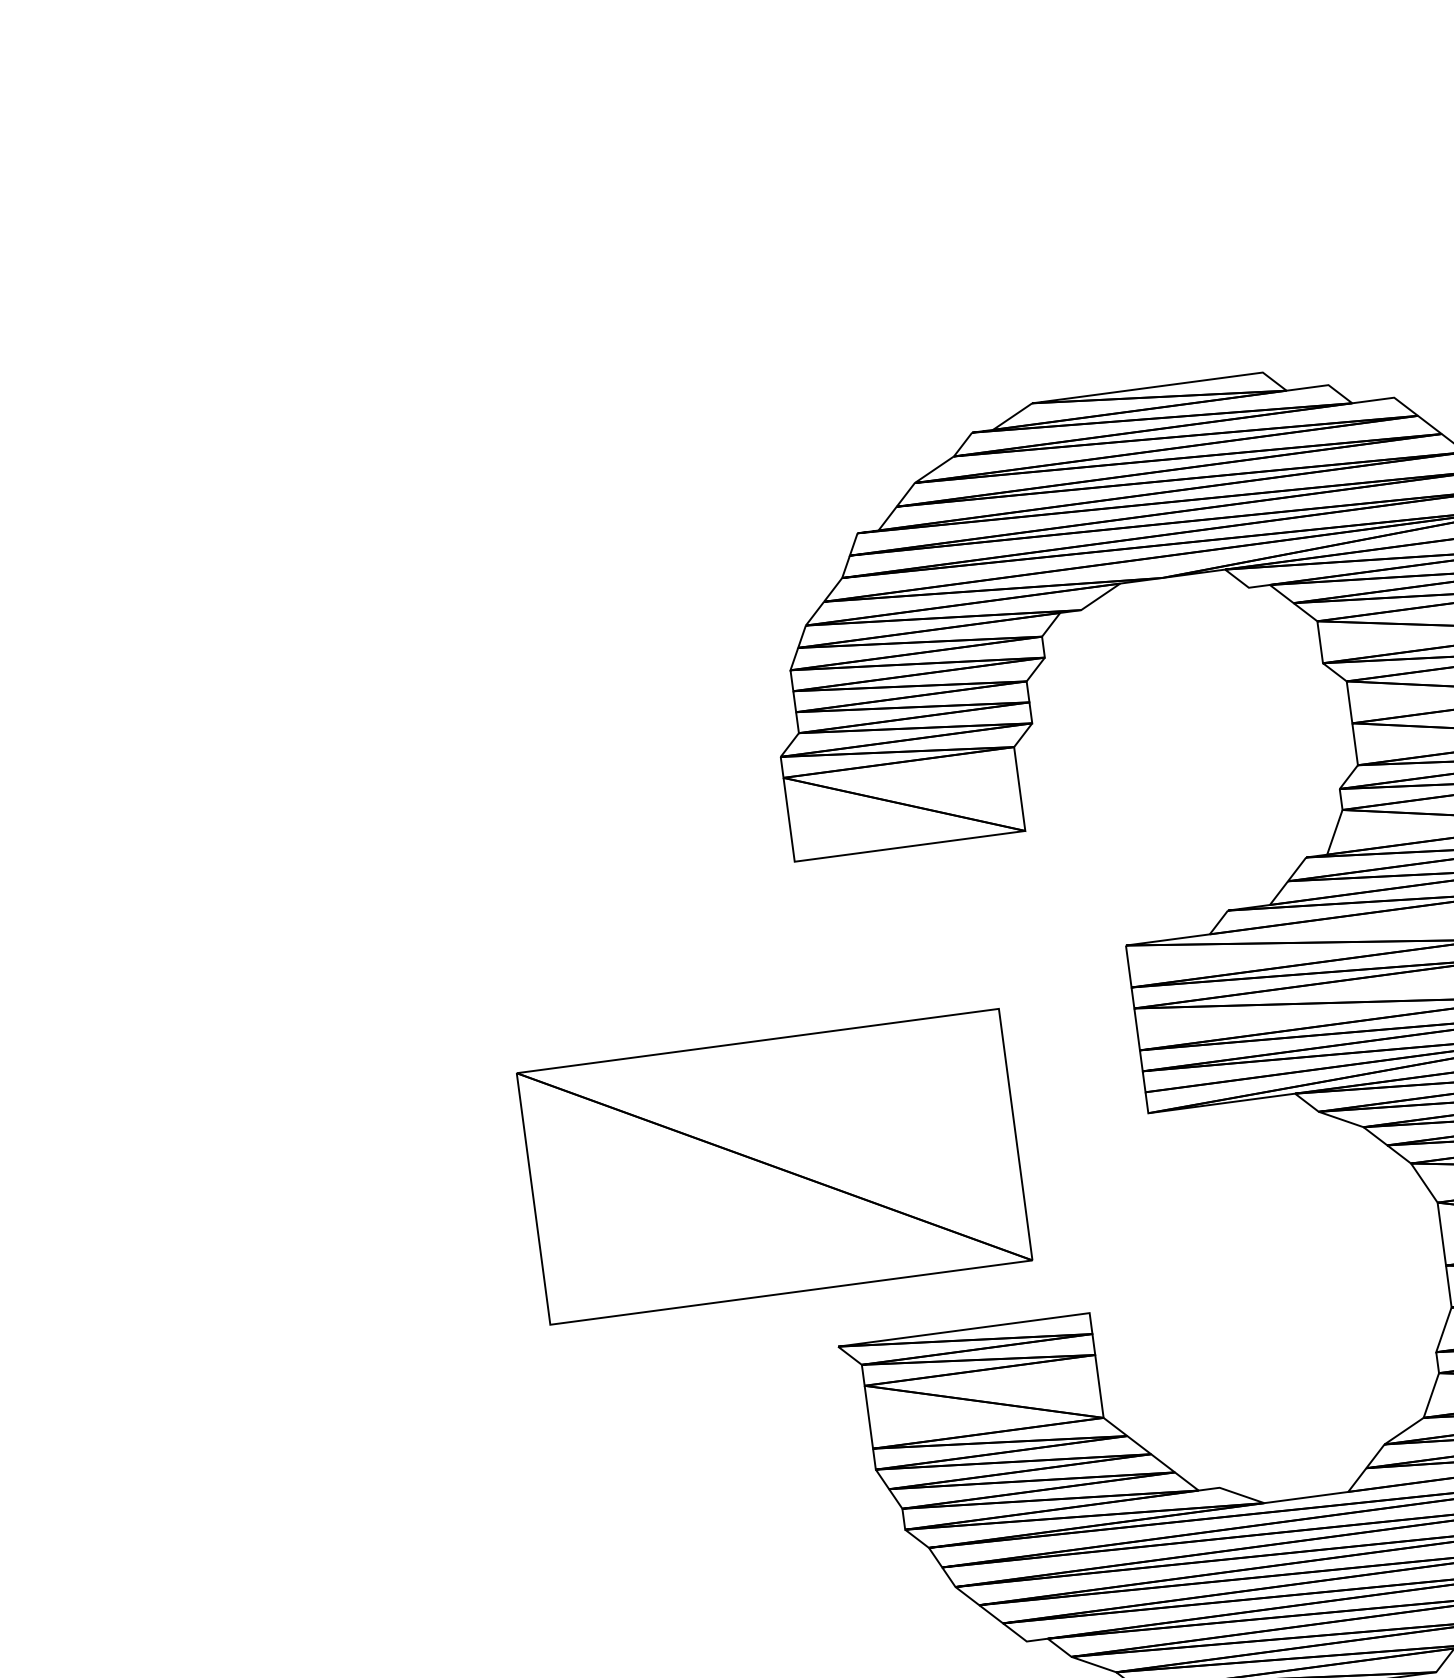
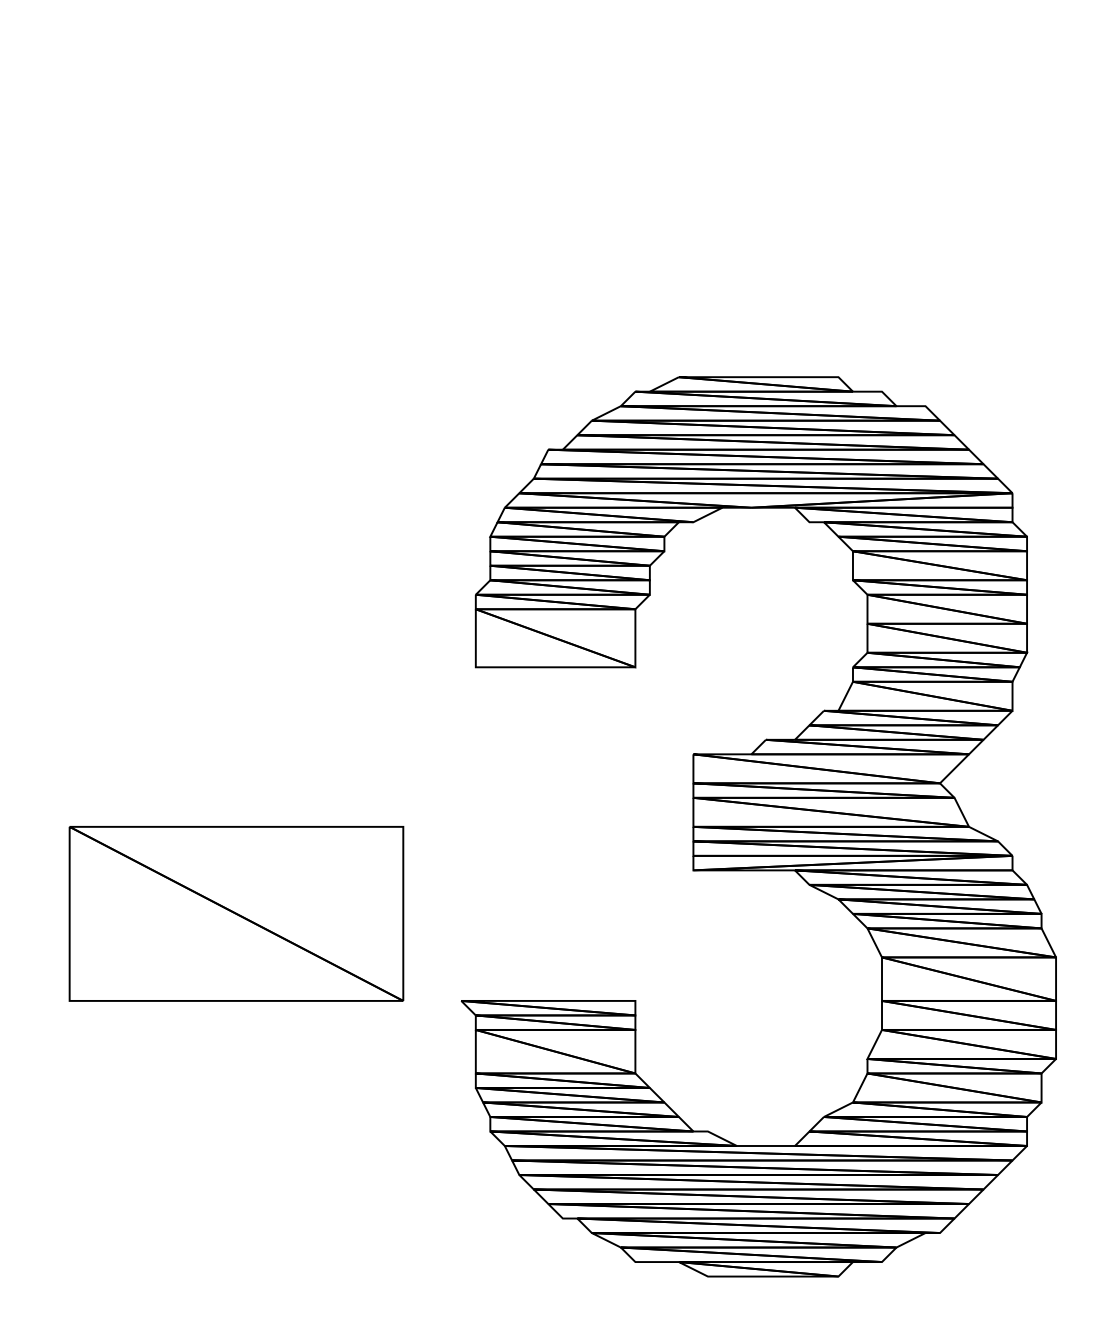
part: (774, 1166) -> (236, 913), moved

